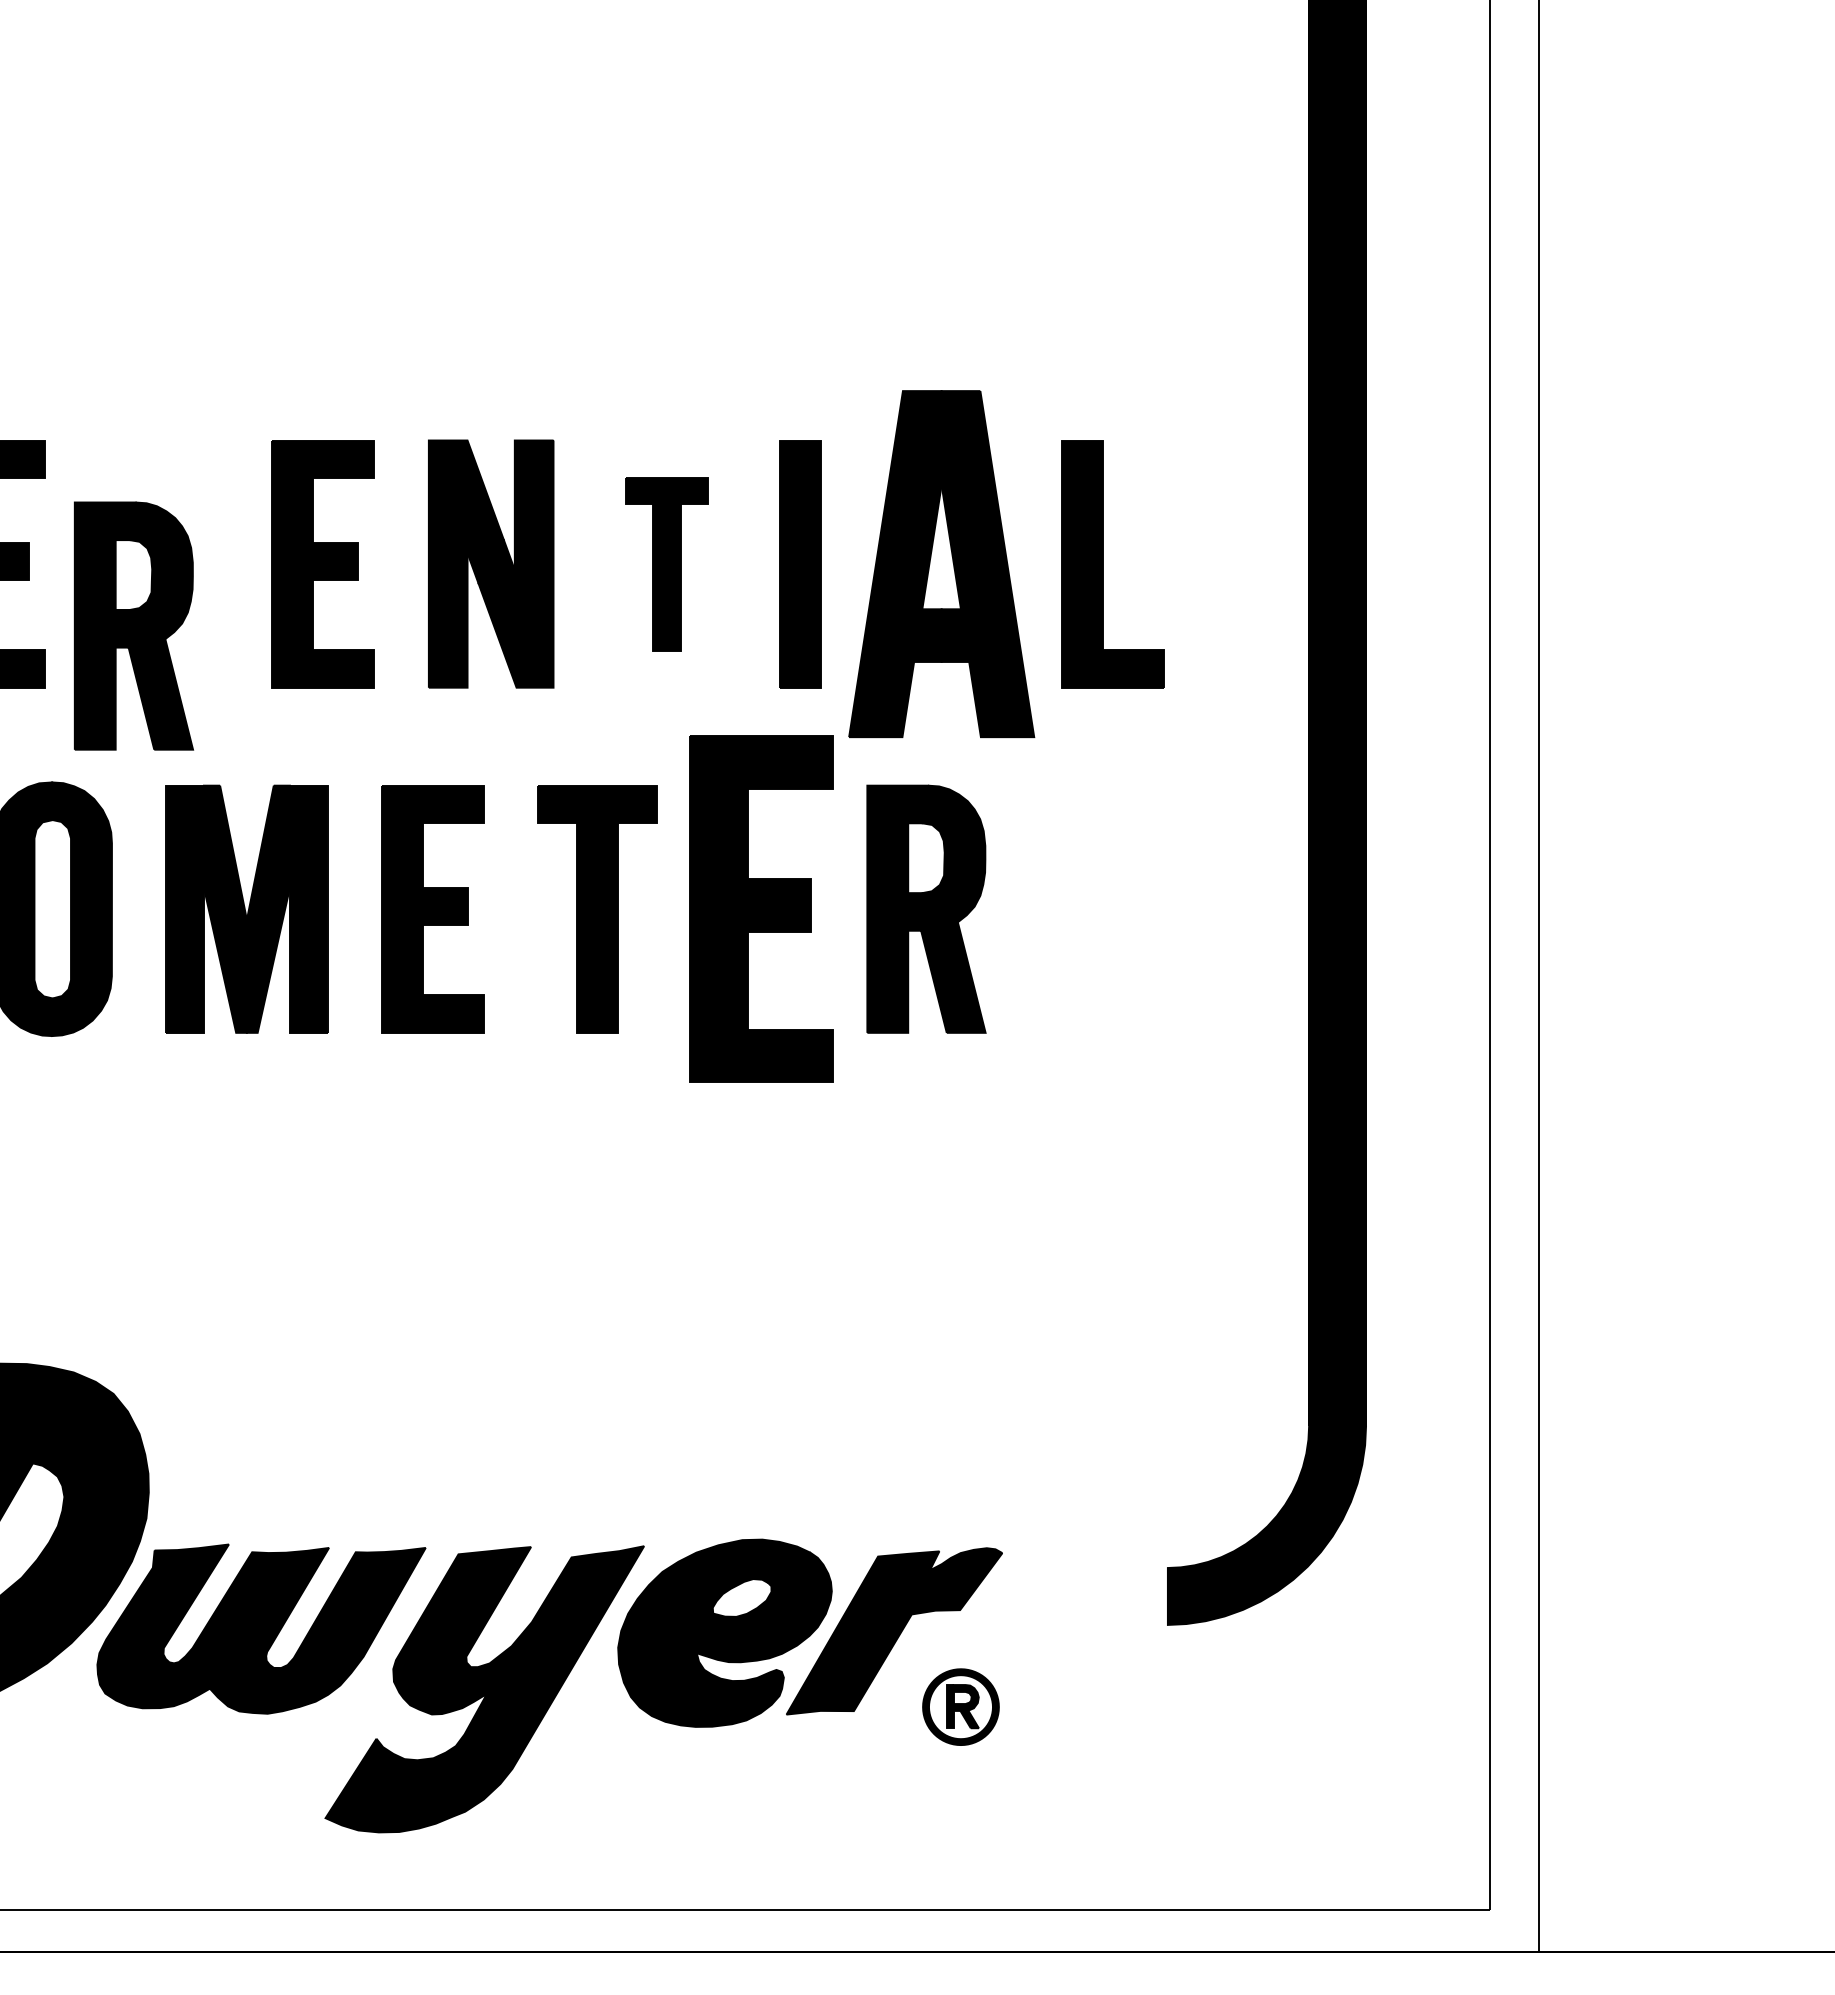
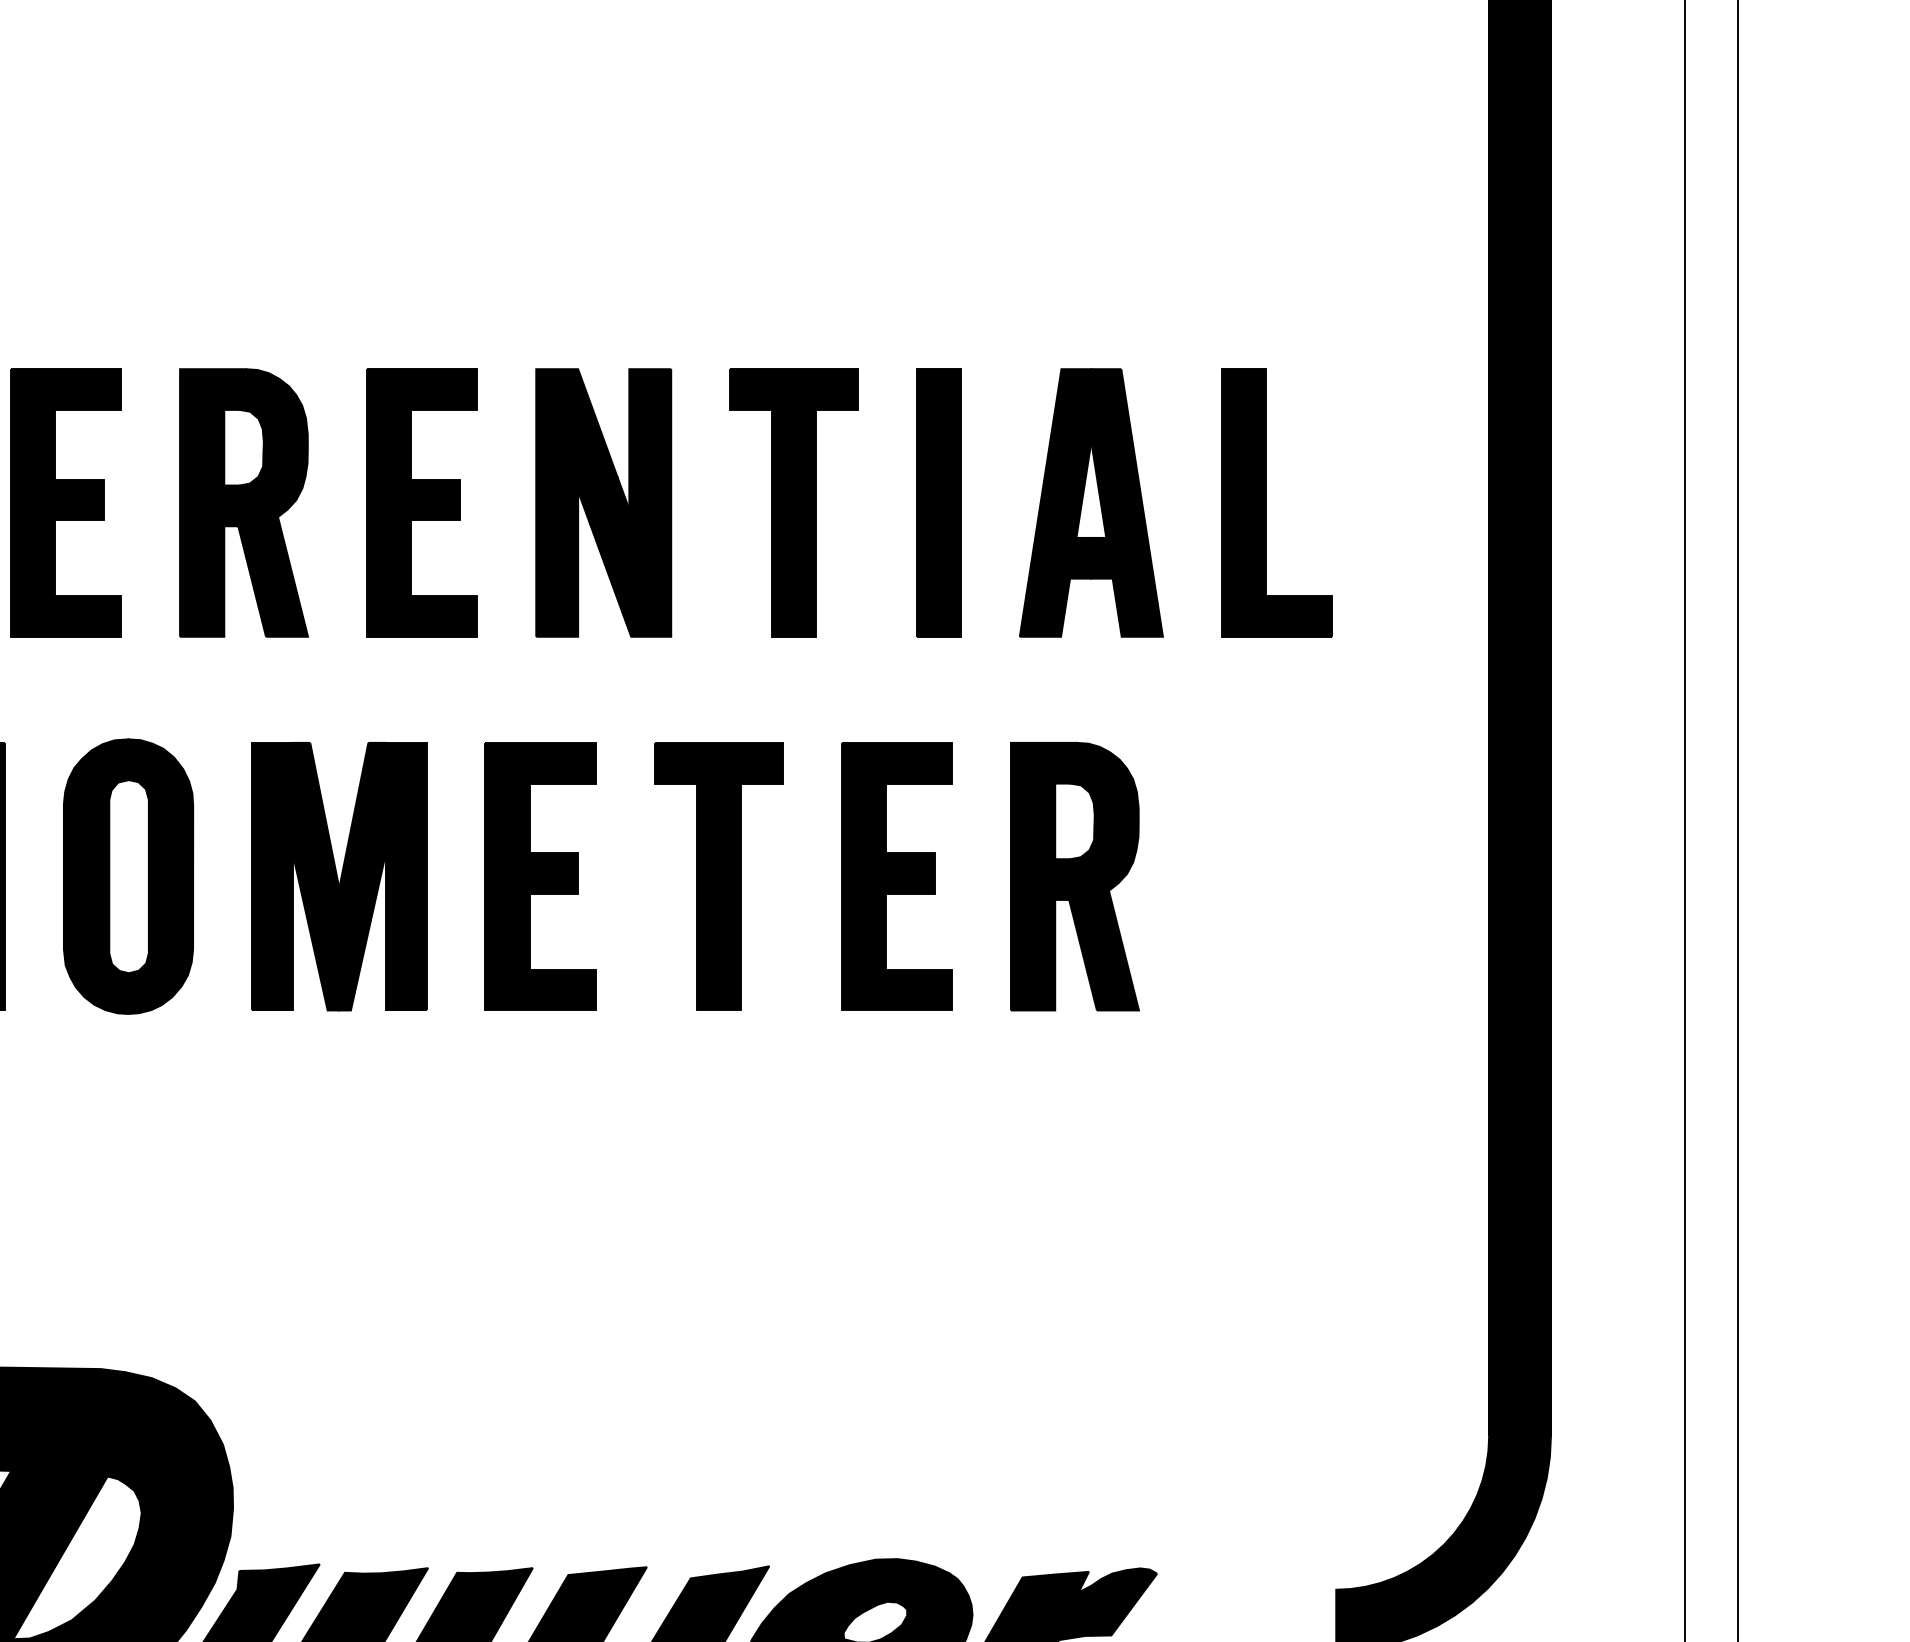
part: (941, 563) -> (1091, 502), size x0.71
part: (666, 564) -> (793, 503), size x1.43
part: (133, 625) -> (243, 502), moved
part: (761, 909) -> (896, 876), size x0.71

